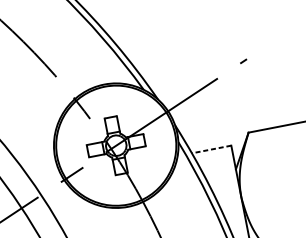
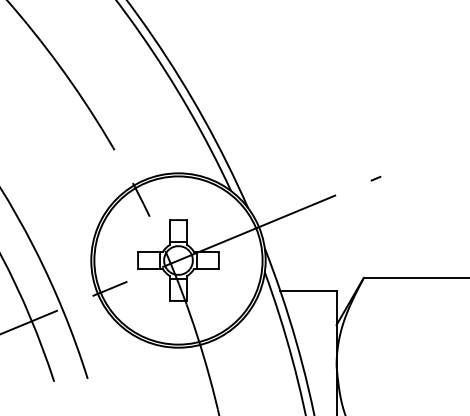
line: (211, 149) -> (308, 291), dashed -> solid

